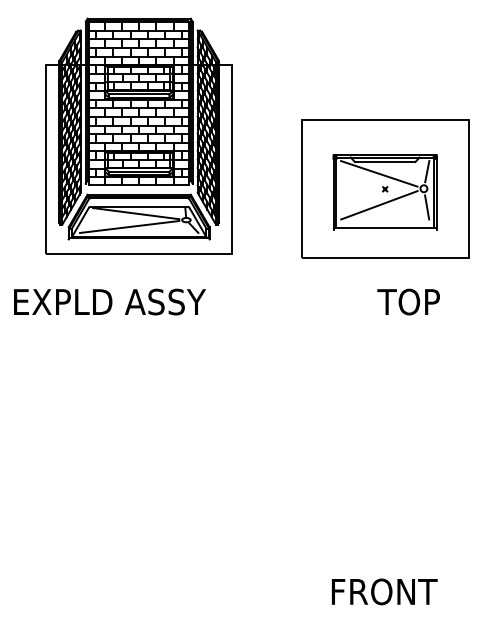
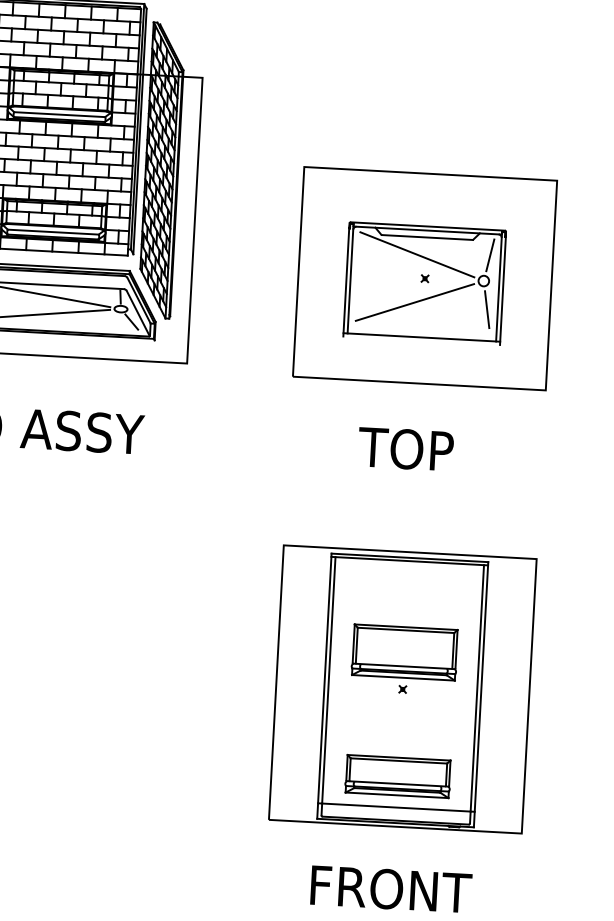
text: (408, 301) -> (405, 448), moved
part: (385, 460) -> (403, 690), added

